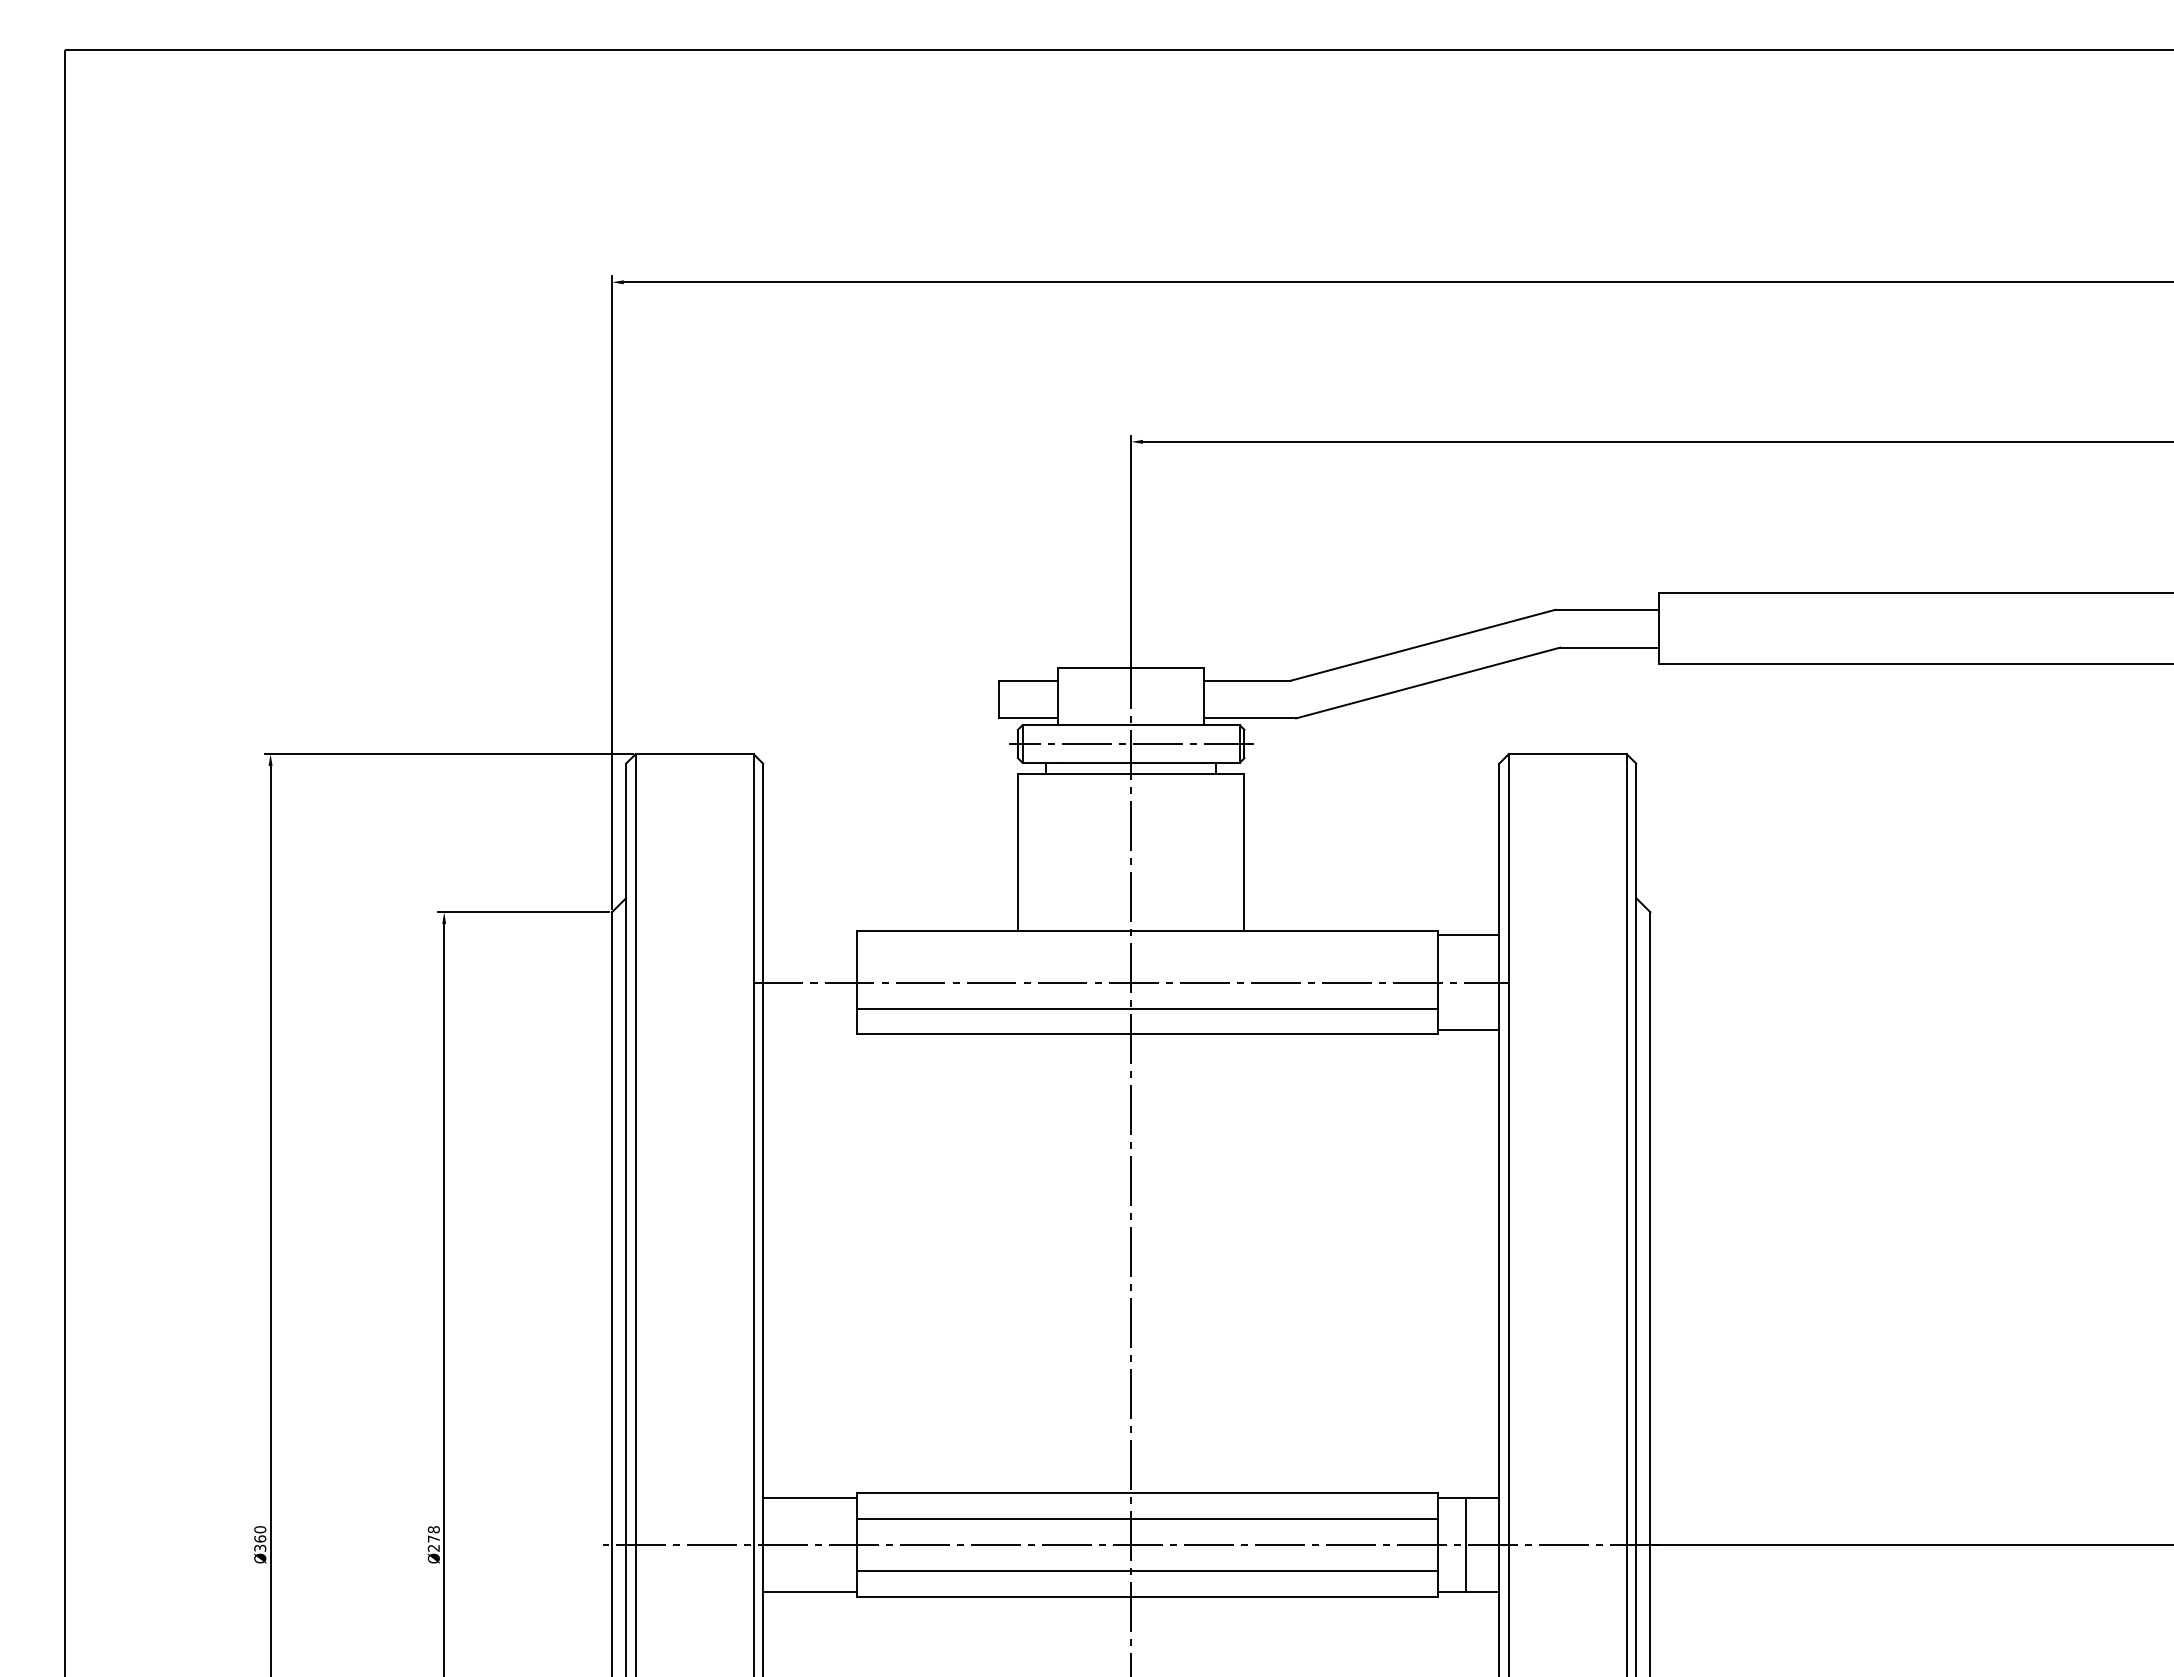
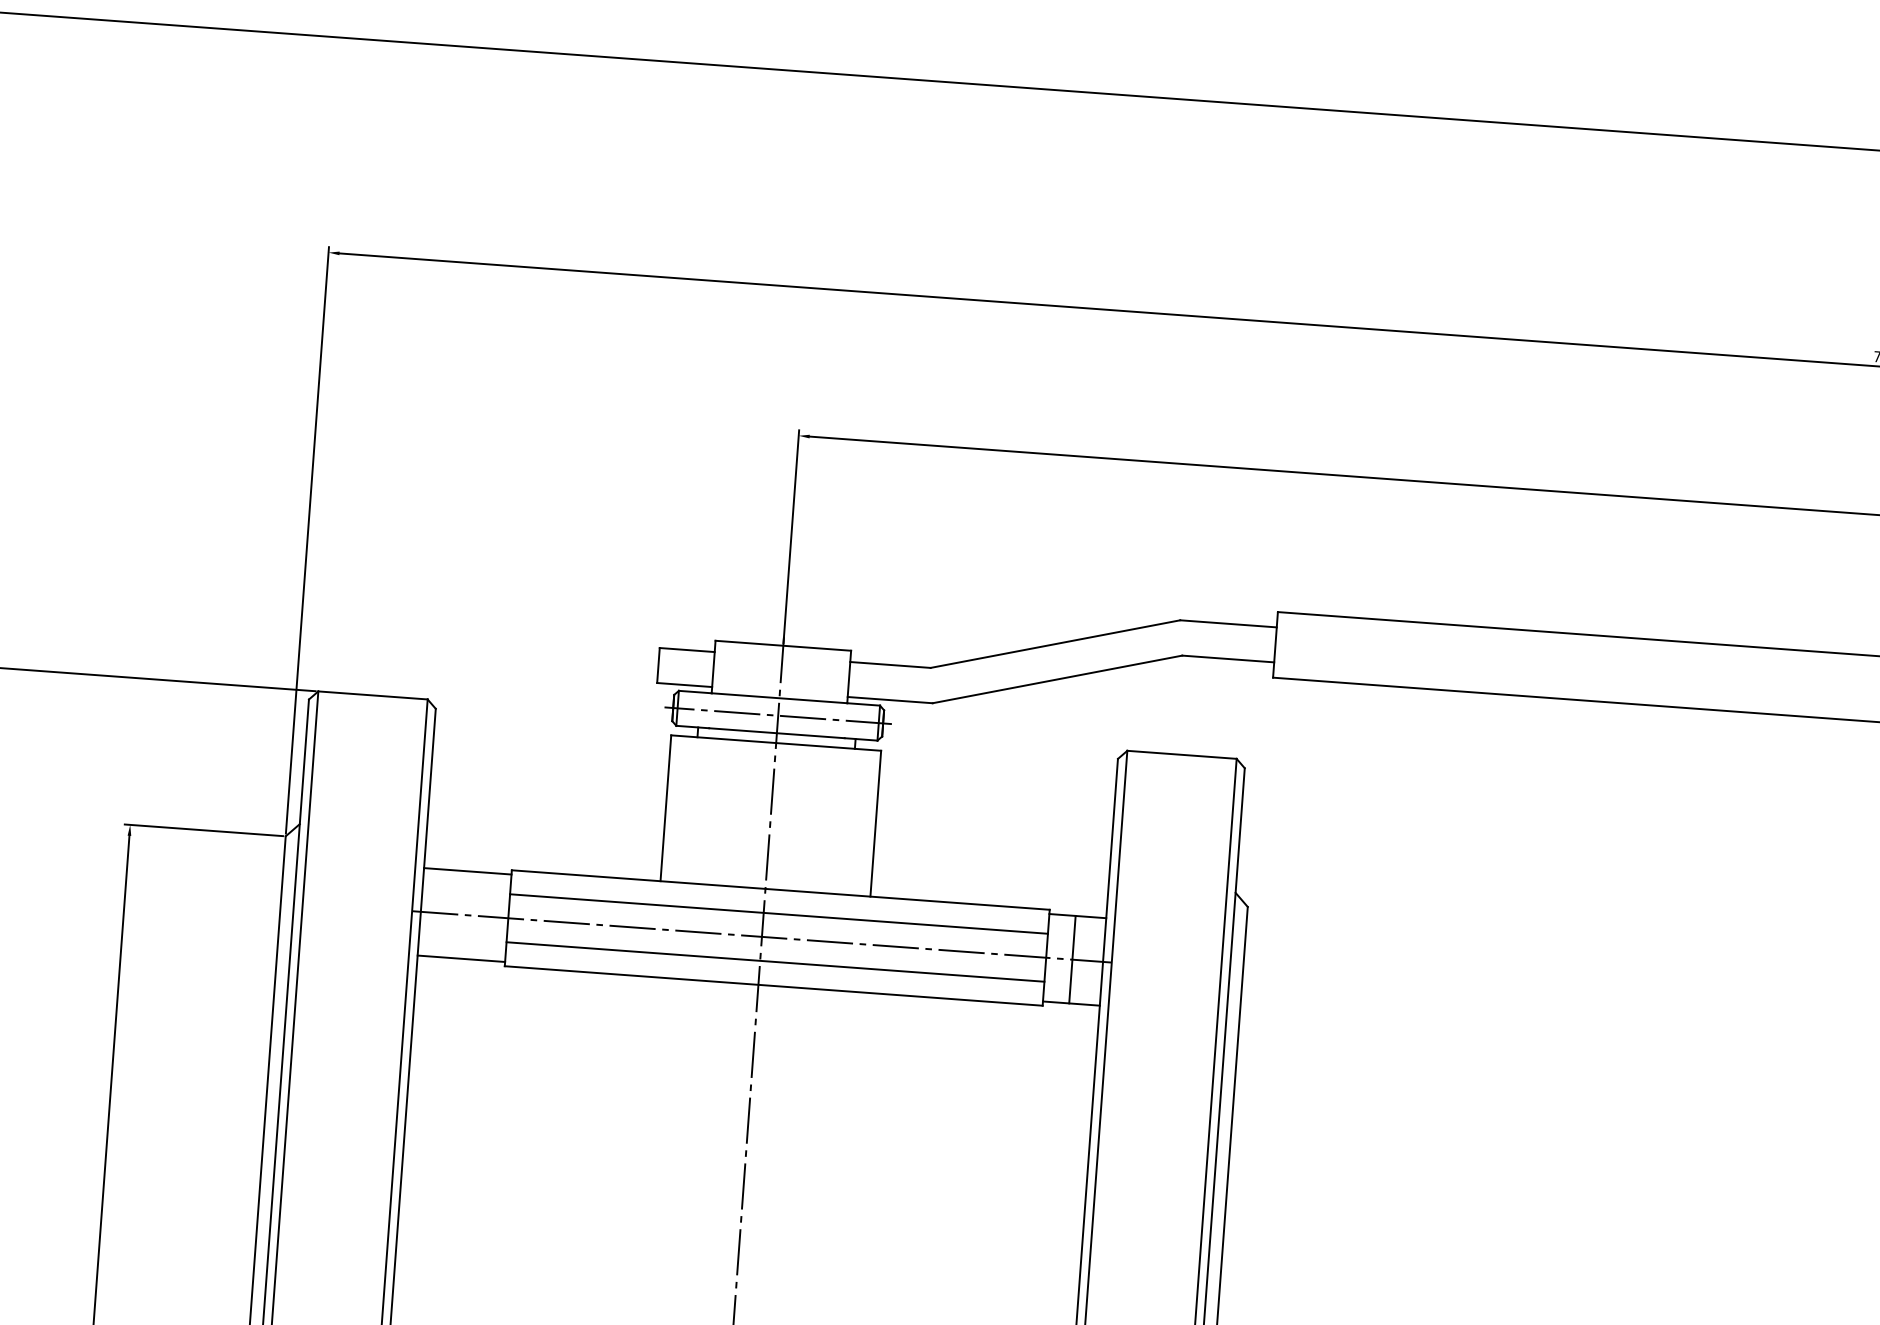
line: (810, 935) -> (468, 871), added
line: (1147, 956) -> (778, 913), added
line: (1466, 982) -> (1072, 959), added
line: (810, 1029) -> (461, 958), added

